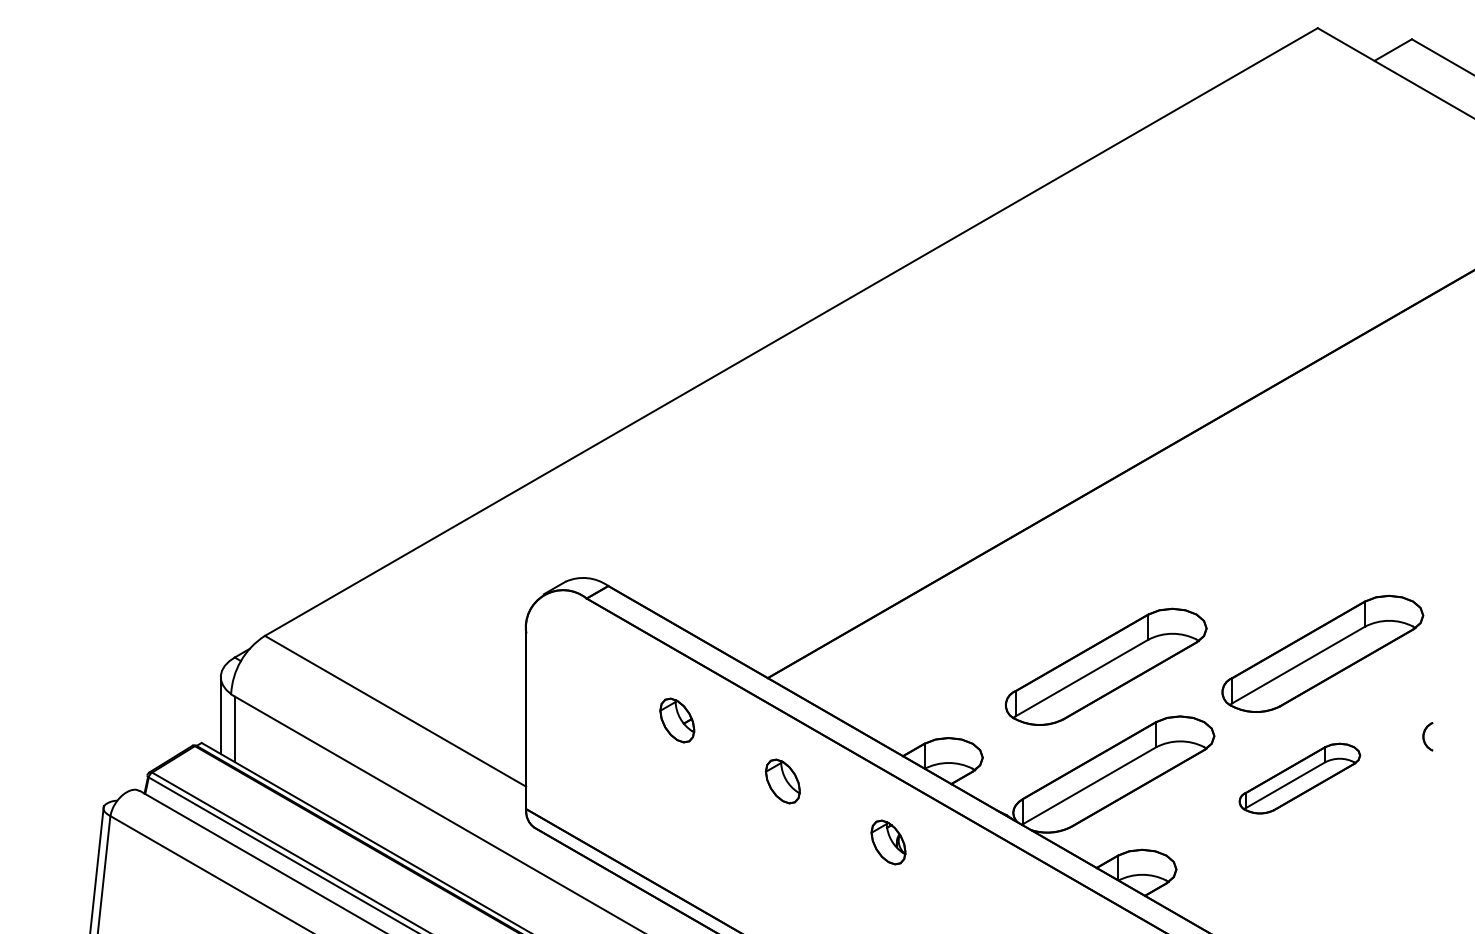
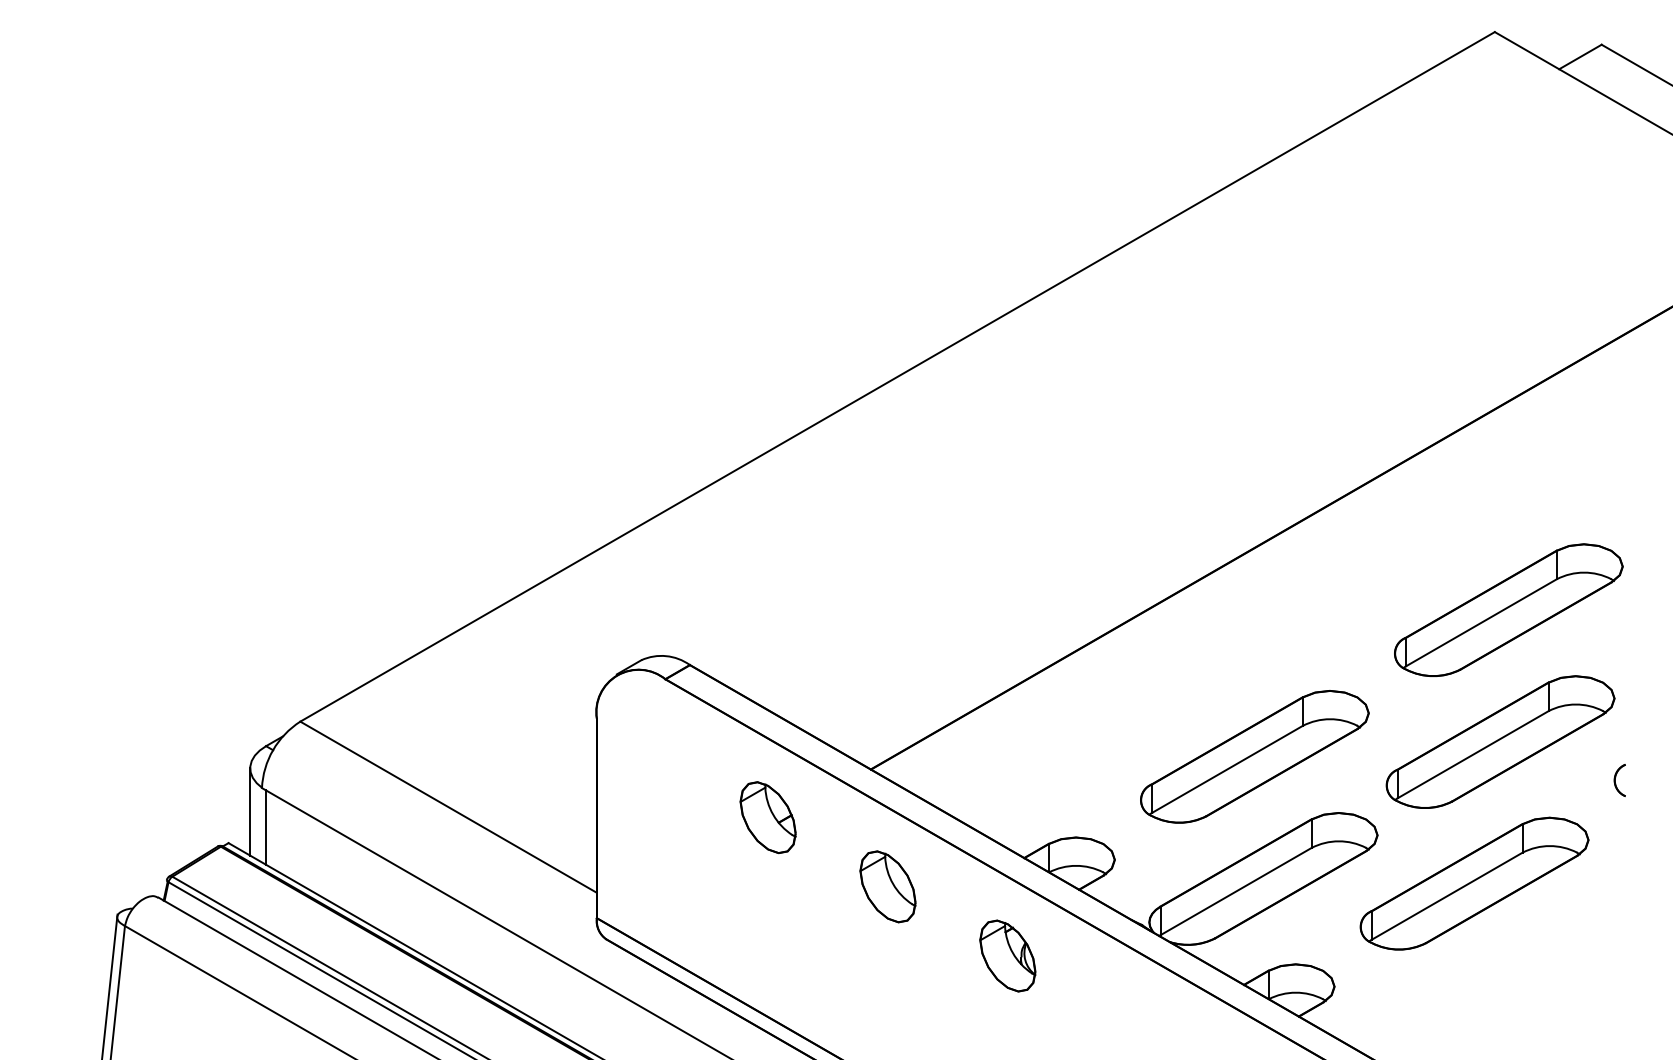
part: (1329, 537) -> (1508, 609), added
part: (677, 720) -> (768, 817), size x1.43
part: (1427, 736) -> (1619, 780), moved
part: (1299, 778) -> (1474, 883), size x1.67
part: (782, 781) -> (887, 886), size x1.43
part: (888, 842) -> (1007, 956), size x1.43

